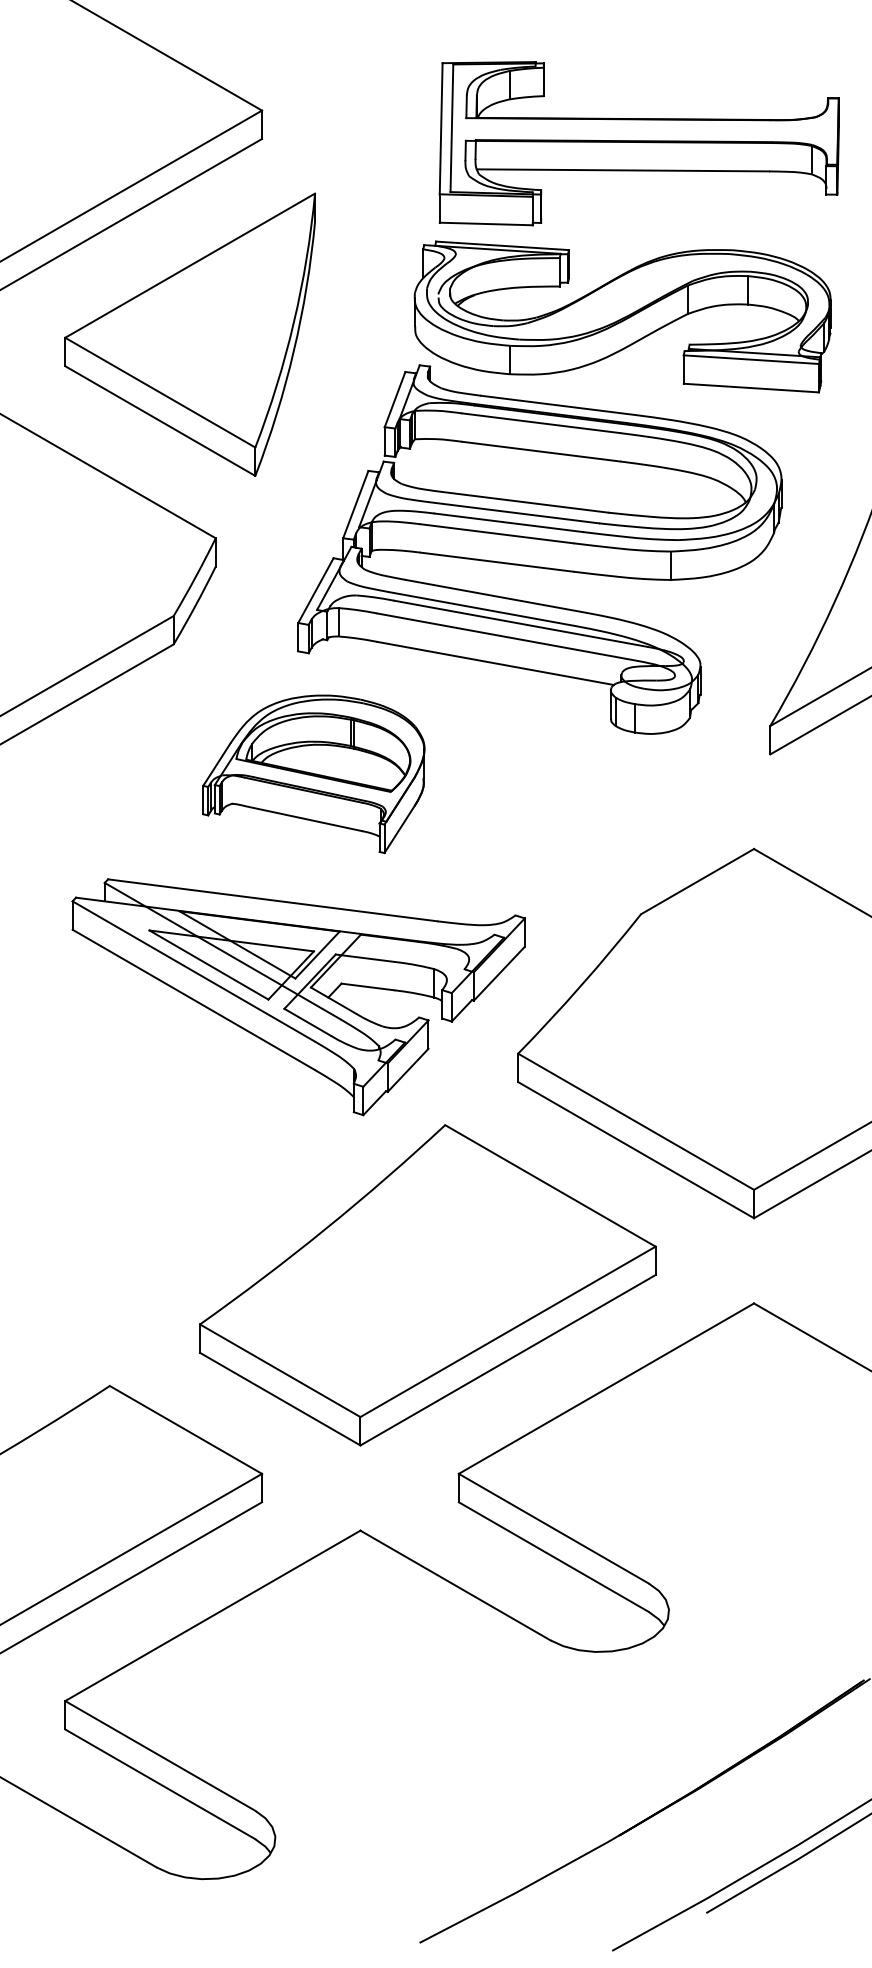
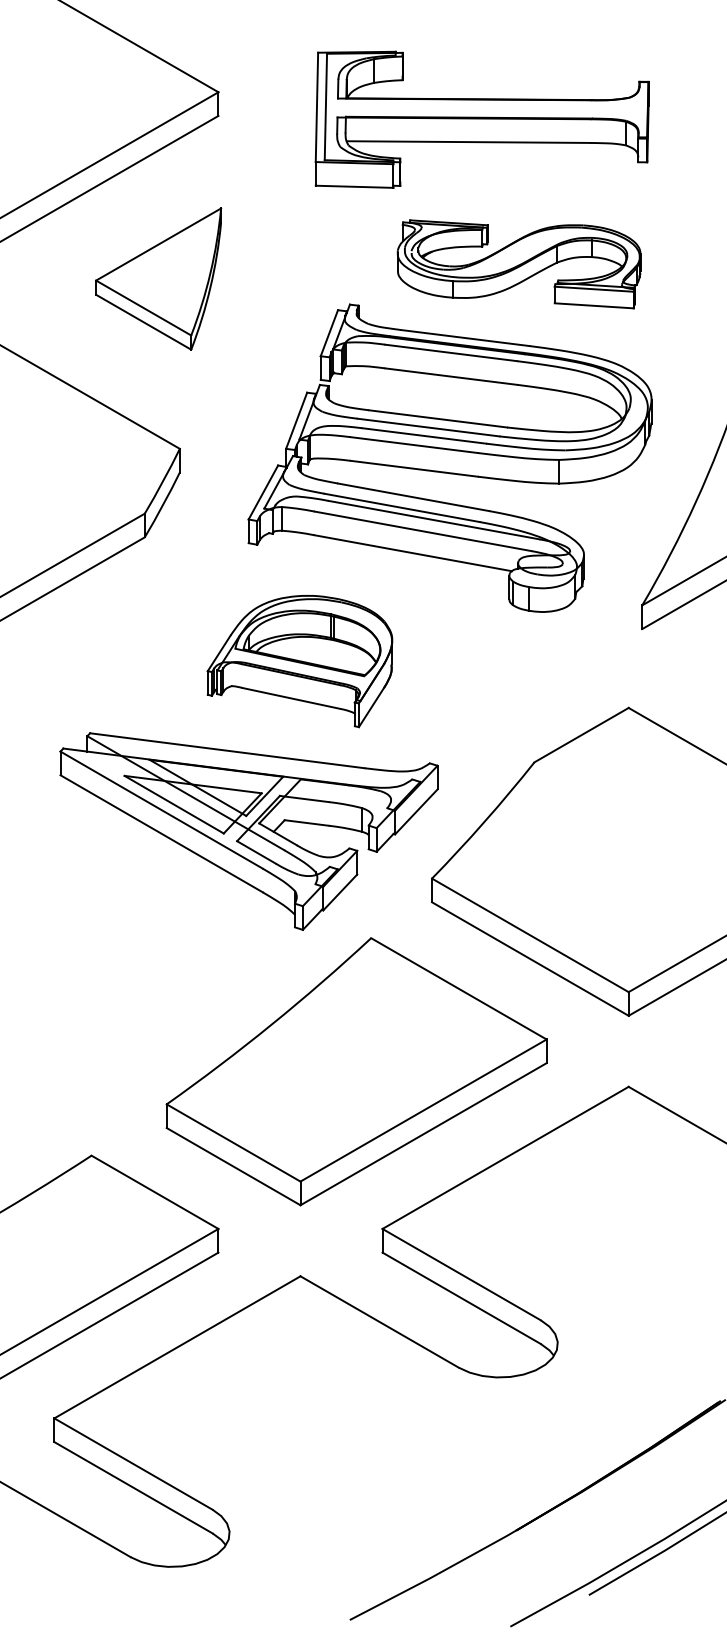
part: (638, 143) -> (481, 119), moved
part: (622, 316) -> (519, 263), size x0.7
part: (190, 334) -> (158, 278), size x0.6
part: (313, 774) -> (299, 661), moved

